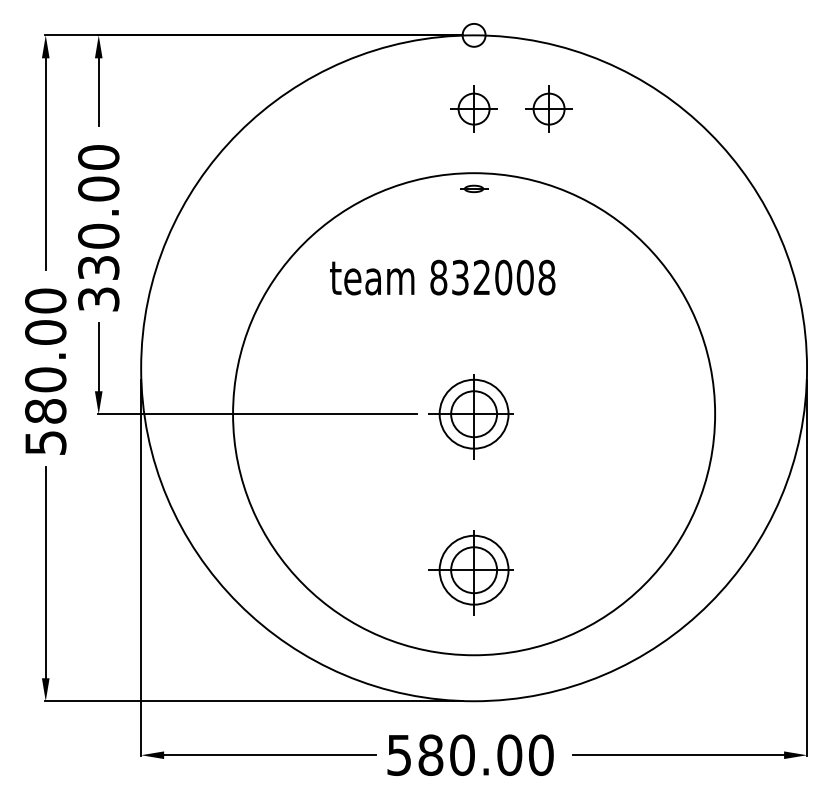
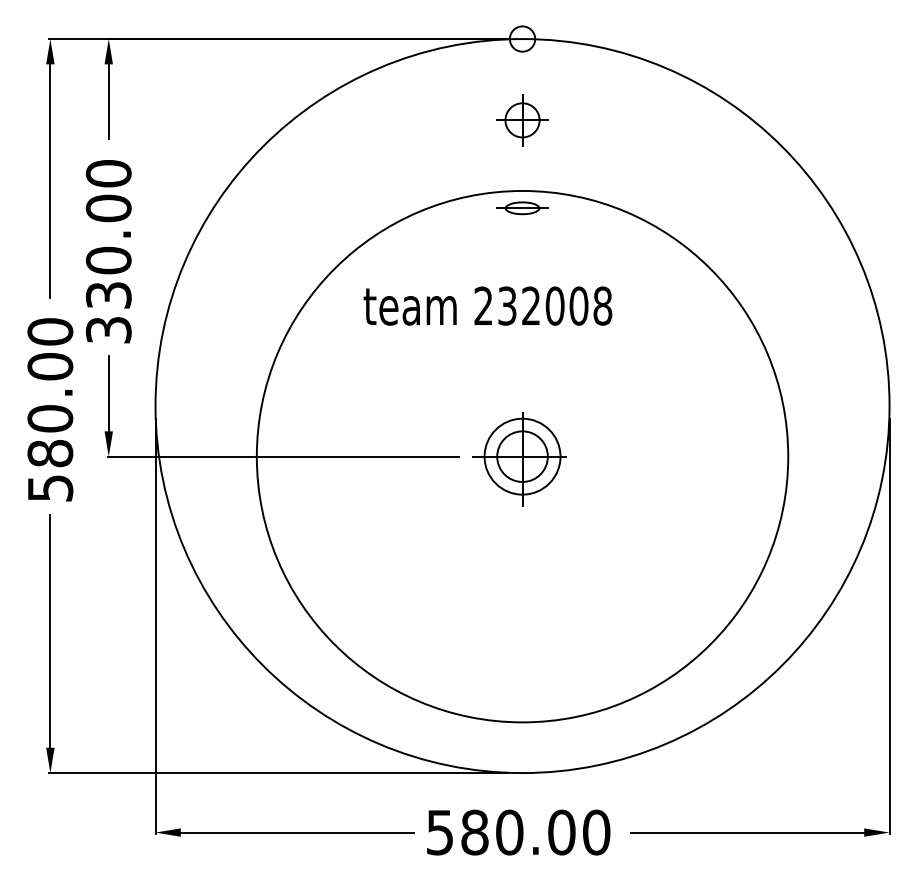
part: (548, 108) -> (604, 119), removed
part: (473, 188) -> (521, 207), size x1.67
text: (438, 277) -> (483, 305), 832008 -> 232008
part: (470, 572) -> (518, 631), removed

